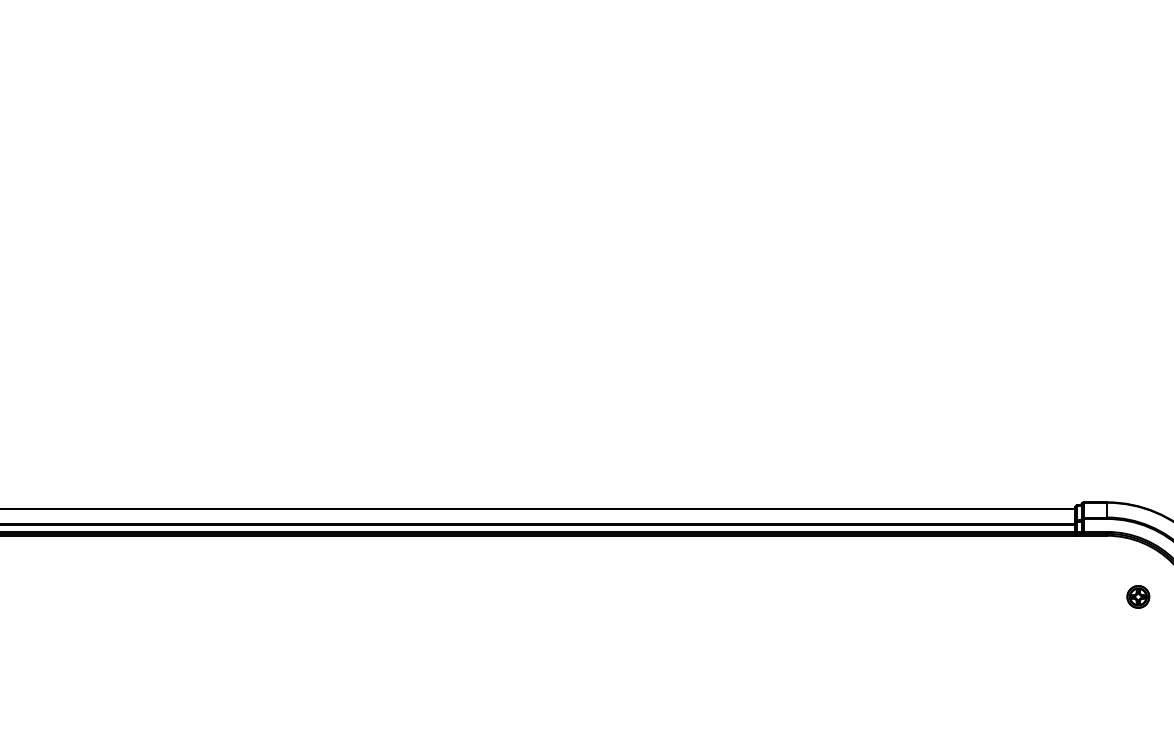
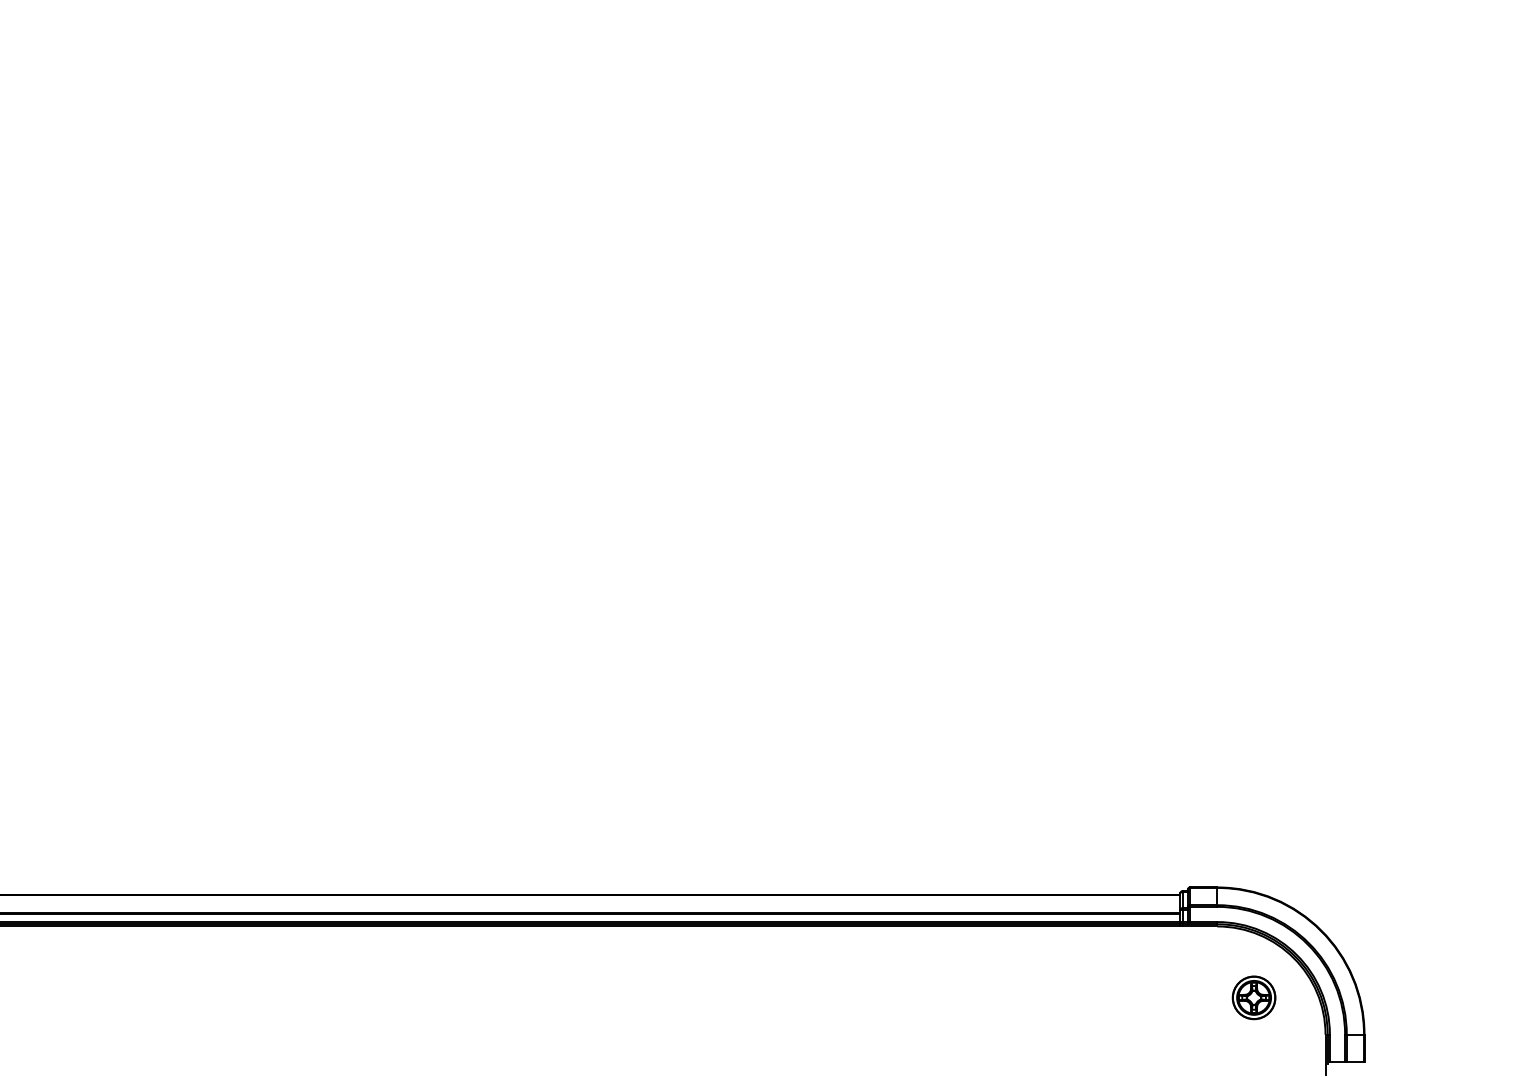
part: (1137, 596) -> (1253, 997), size x1.67

